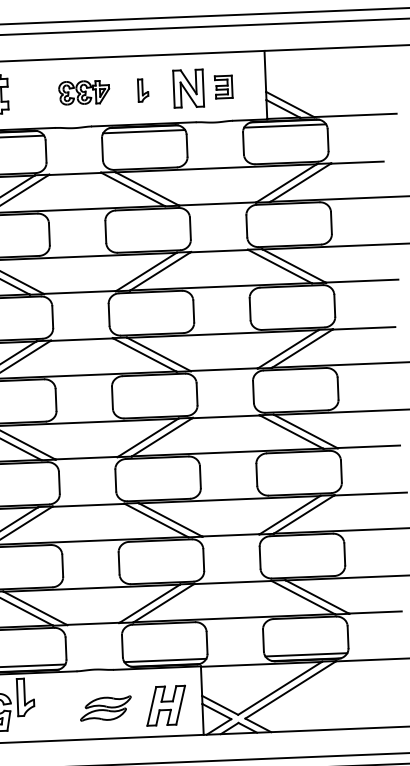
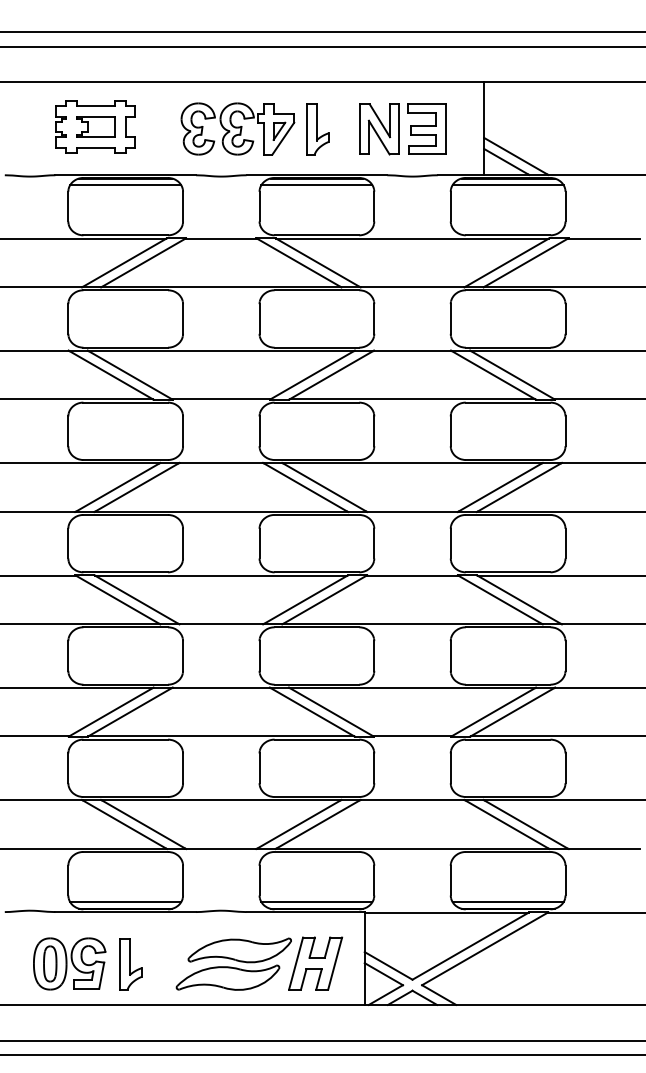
part: (223, 86) -> (426, 128), size x1.67
part: (142, 90) -> (317, 129), size x1.67
part: (83, 92) -> (237, 128), size x1.67
part: (25, 697) -> (130, 964), moved
part: (105, 708) -> (233, 963), size x1.67

